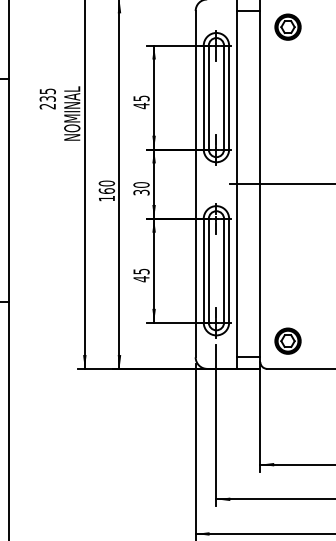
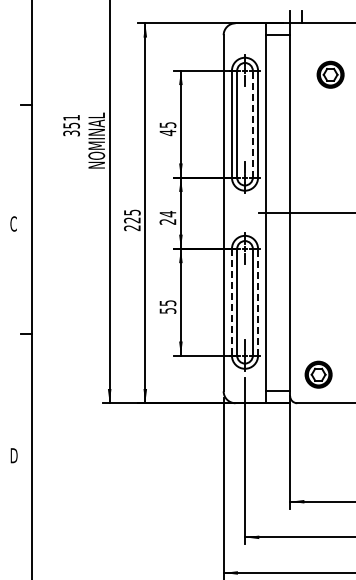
part: (287, 26) -> (330, 74), moved
line: (223, 96) -> (252, 123), solid -> dashed
text: (47, 98) -> (71, 125), 235 -> 351
text: (141, 188) -> (167, 217), 30 -> 24
text: (107, 191) -> (132, 220), 160 -> 225
line: (229, 269) -> (258, 301), solid -> dashed
line: (203, 270) -> (231, 302), solid -> dashed
text: (141, 278) -> (167, 310), 45 -> 55

